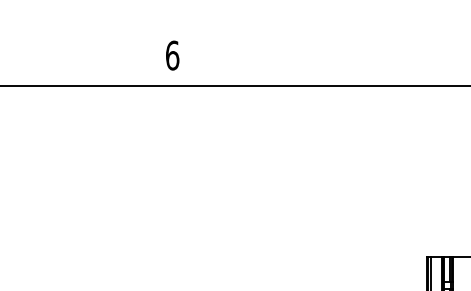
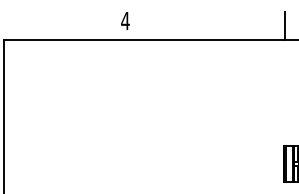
text: (172, 54) -> (125, 20), 6 -> 4
line: (429, 62) -> (285, 25), added

